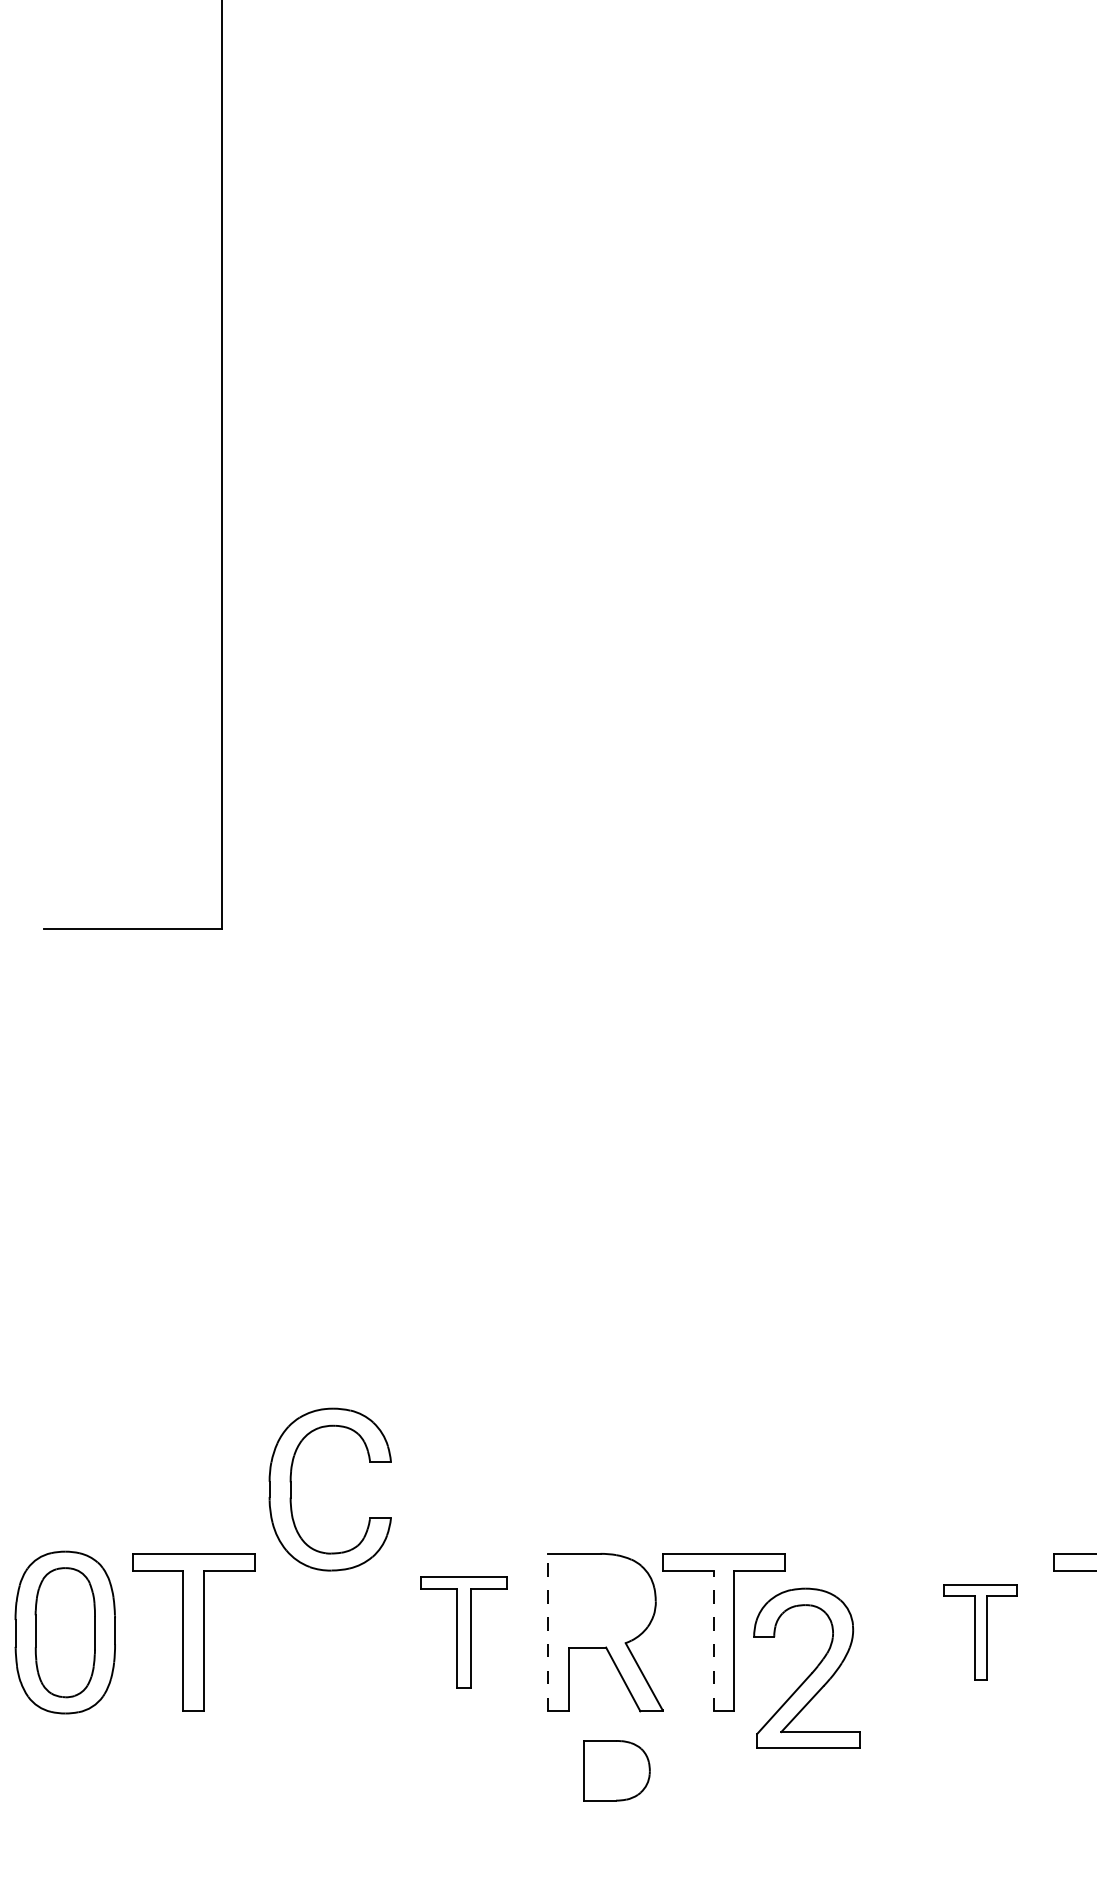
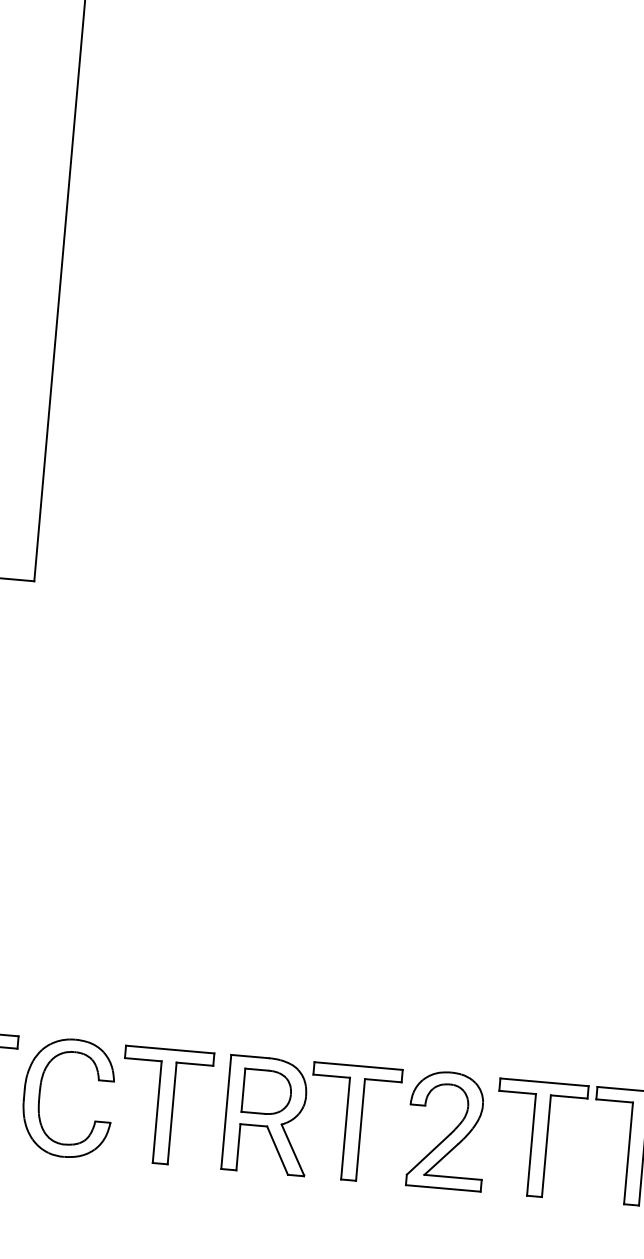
part: (291, 1489) -> (40, 1095), moved
part: (463, 1632) -> (164, 1106), size x1.43
line: (548, 1632) -> (226, 1111), dashed -> solid
part: (980, 1632) -> (539, 1139), size x1.67
line: (713, 1640) -> (345, 1128), dashed -> solid
part: (811, 1672) -> (450, 1133), moved
part: (616, 1770) -> (266, 1092), moved

